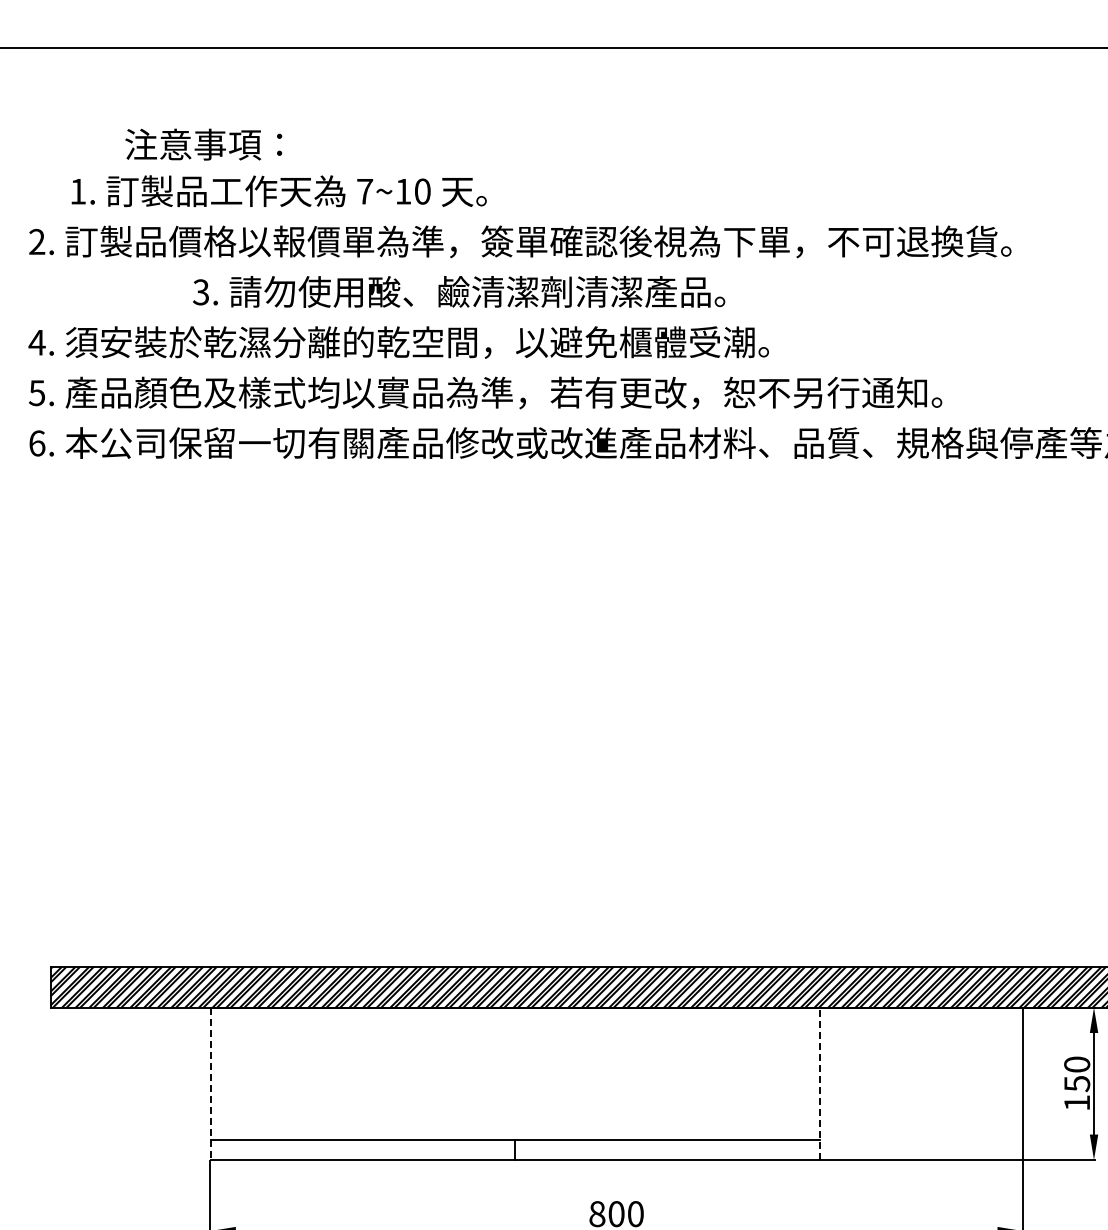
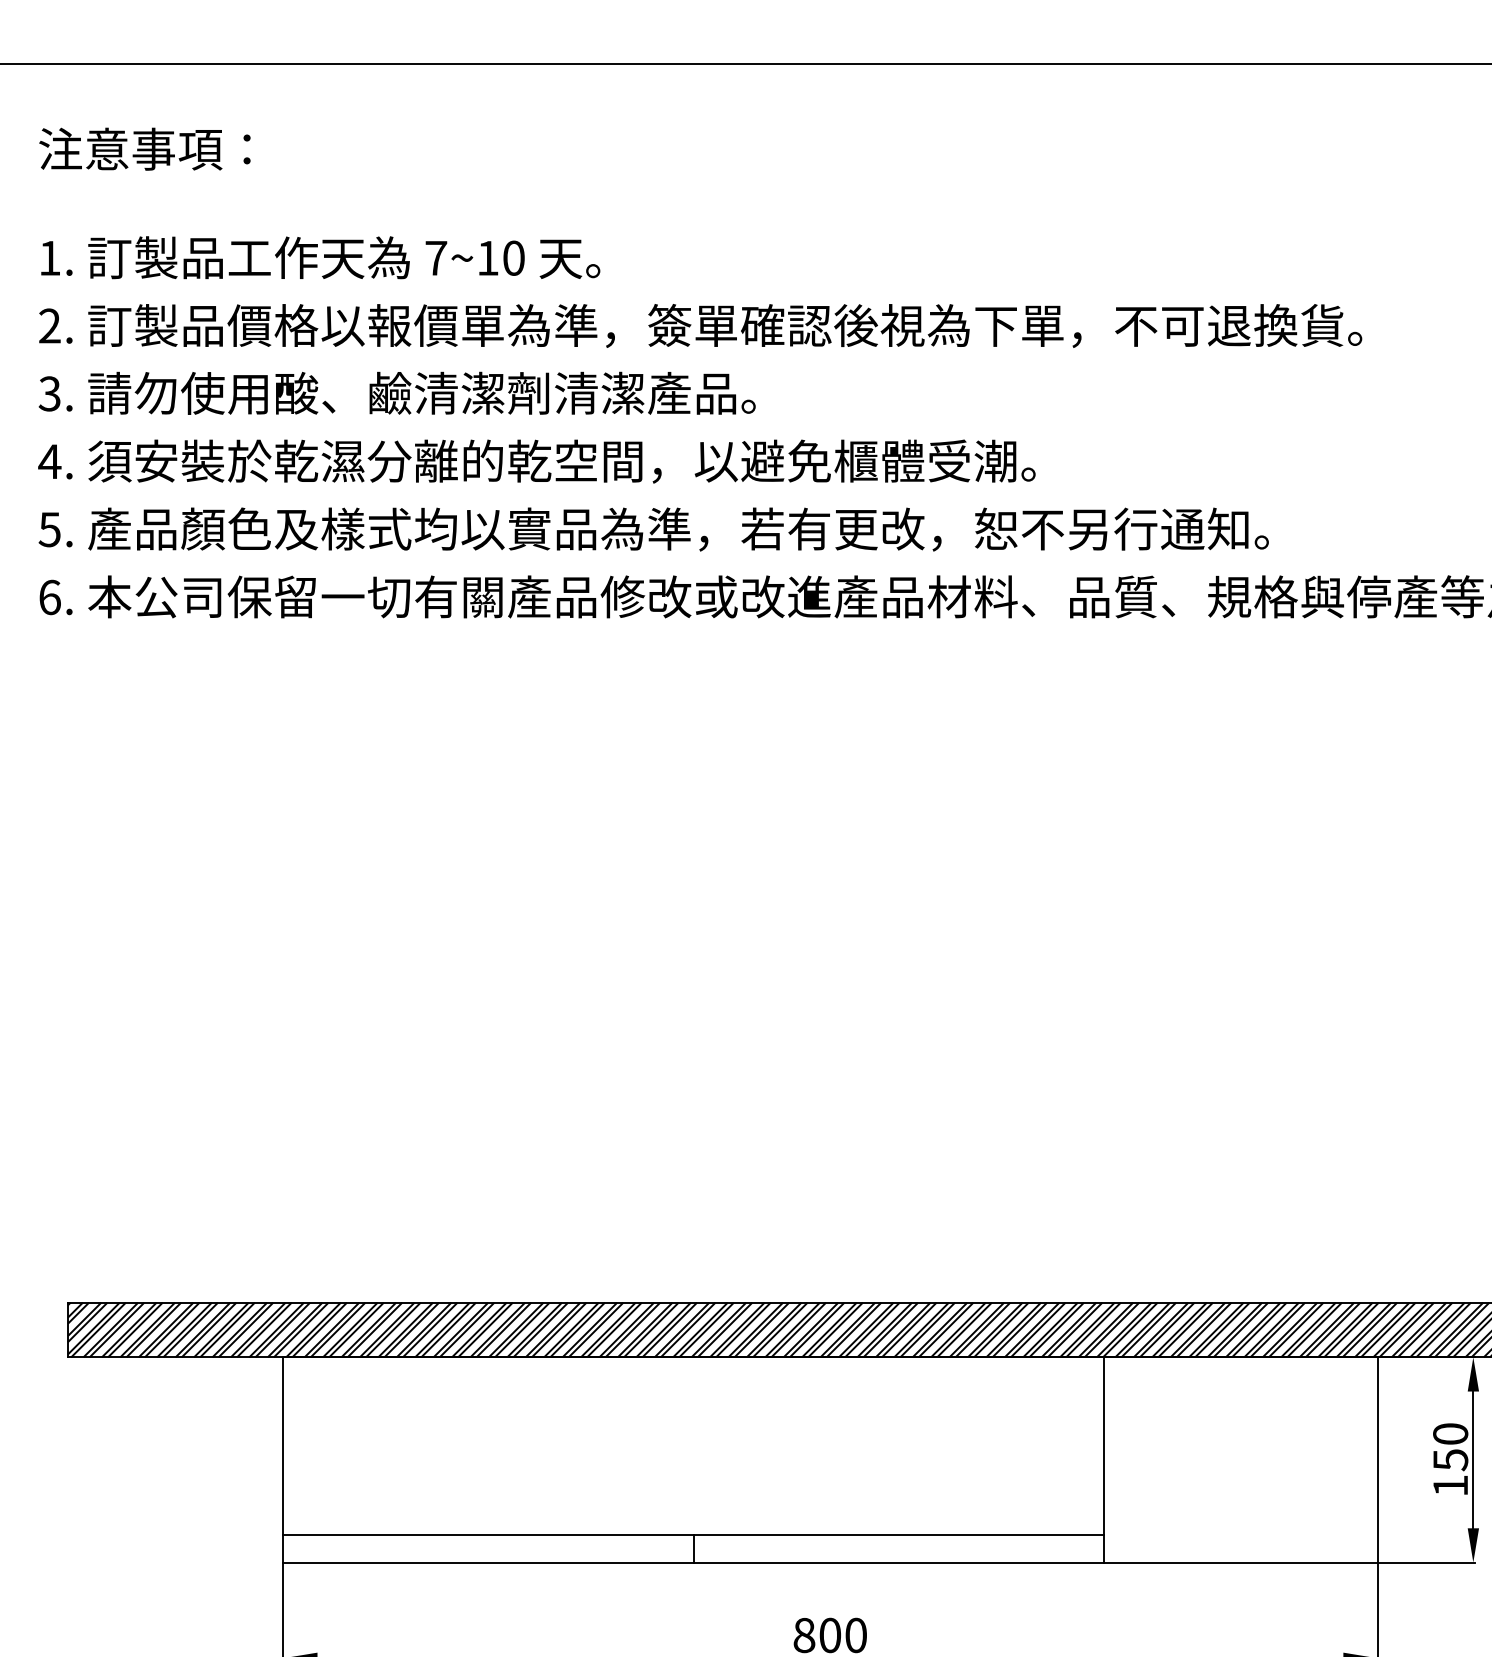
text: (203, 144) -> (144, 148), moved
text: (278, 191) -> (319, 258), moved
text: (459, 291) -> (397, 392), moved
line: (819, 1083) -> (1103, 1459), dashed -> solid
line: (210, 1084) -> (283, 1460), dashed -> solid

